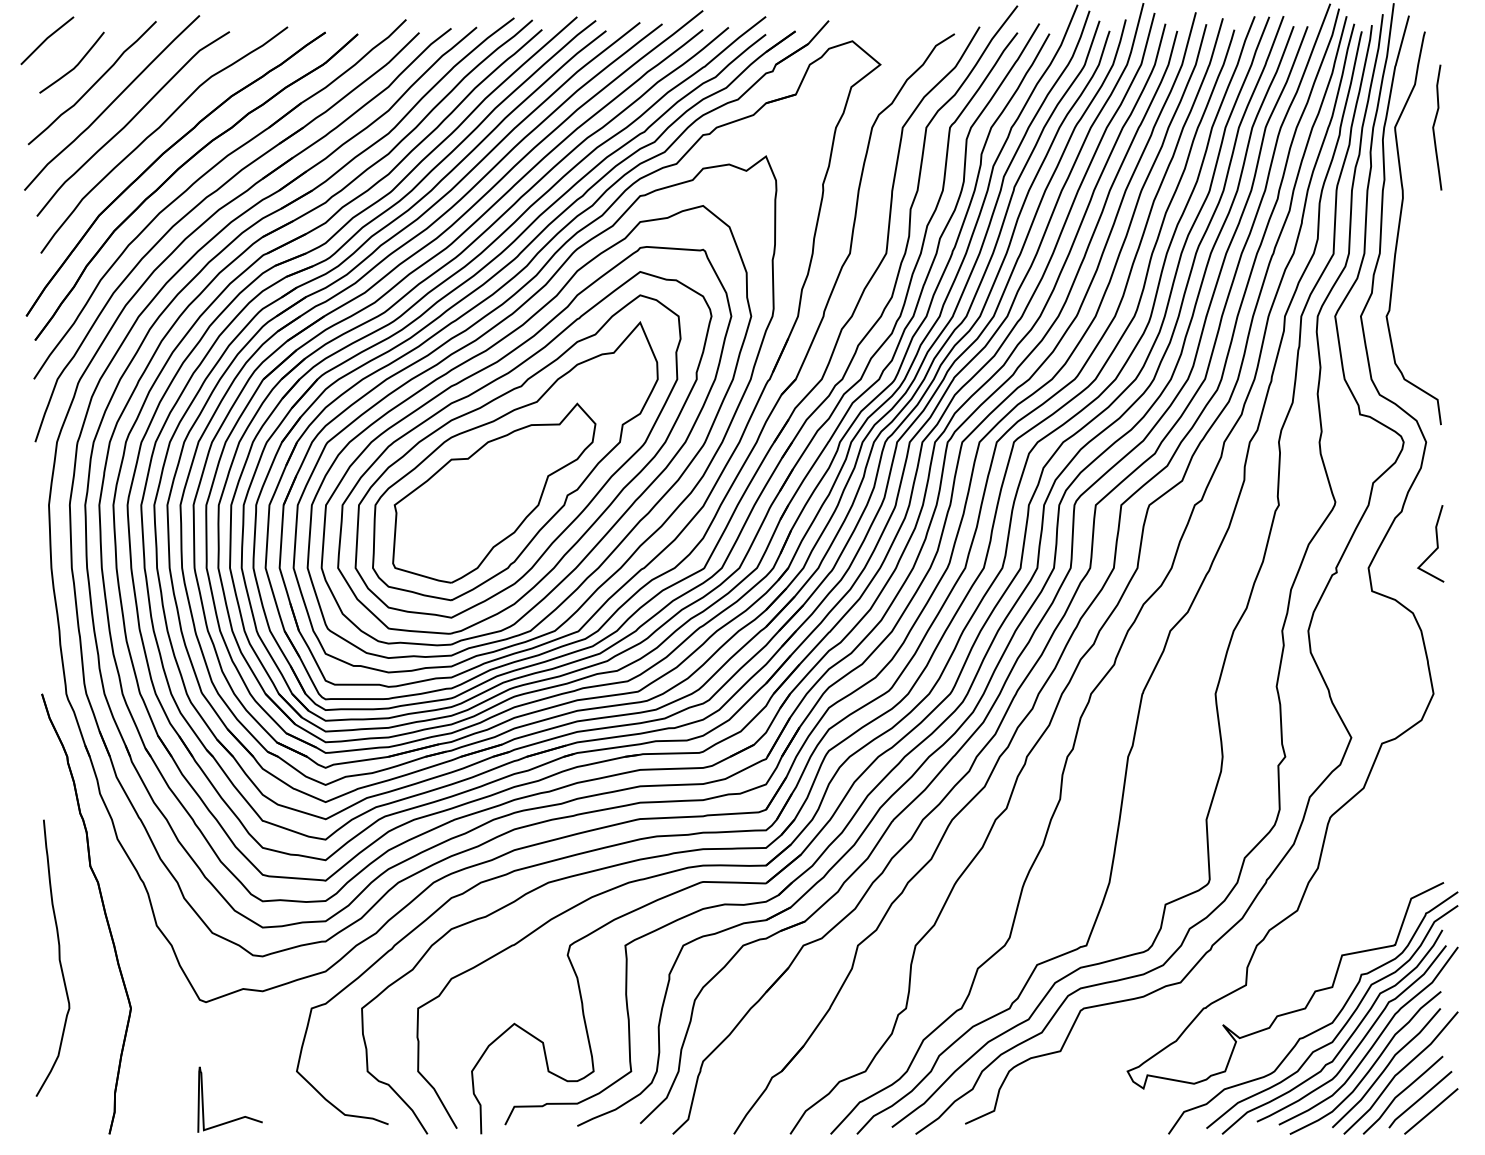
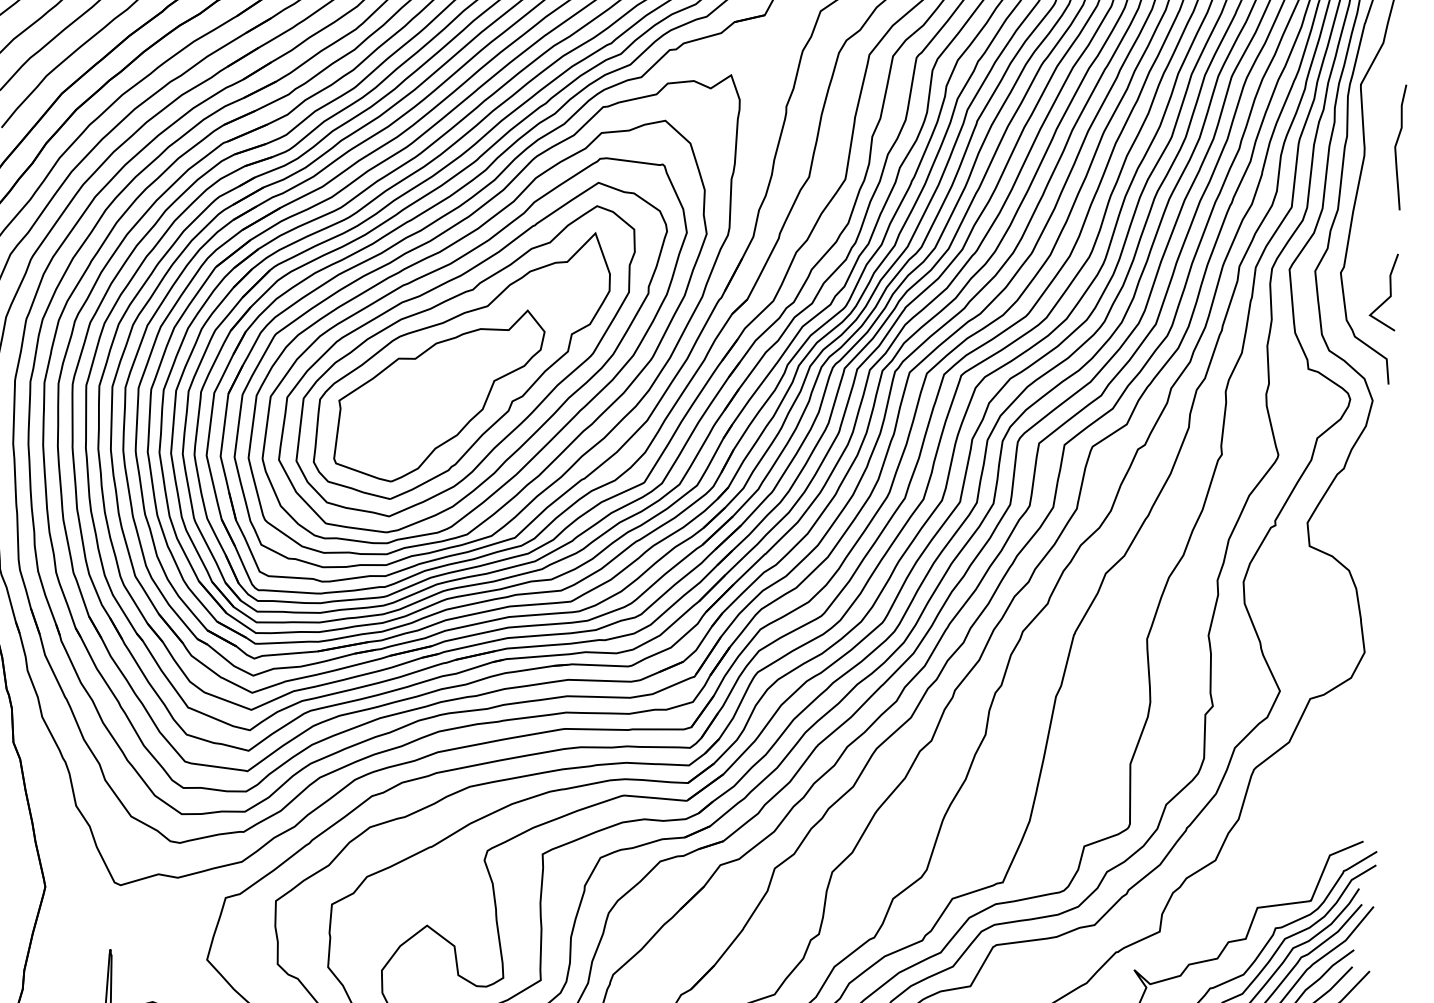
curve: (1434, 127) -> (1396, 147), moved
line: (1436, 543) -> (1389, 291), moved

